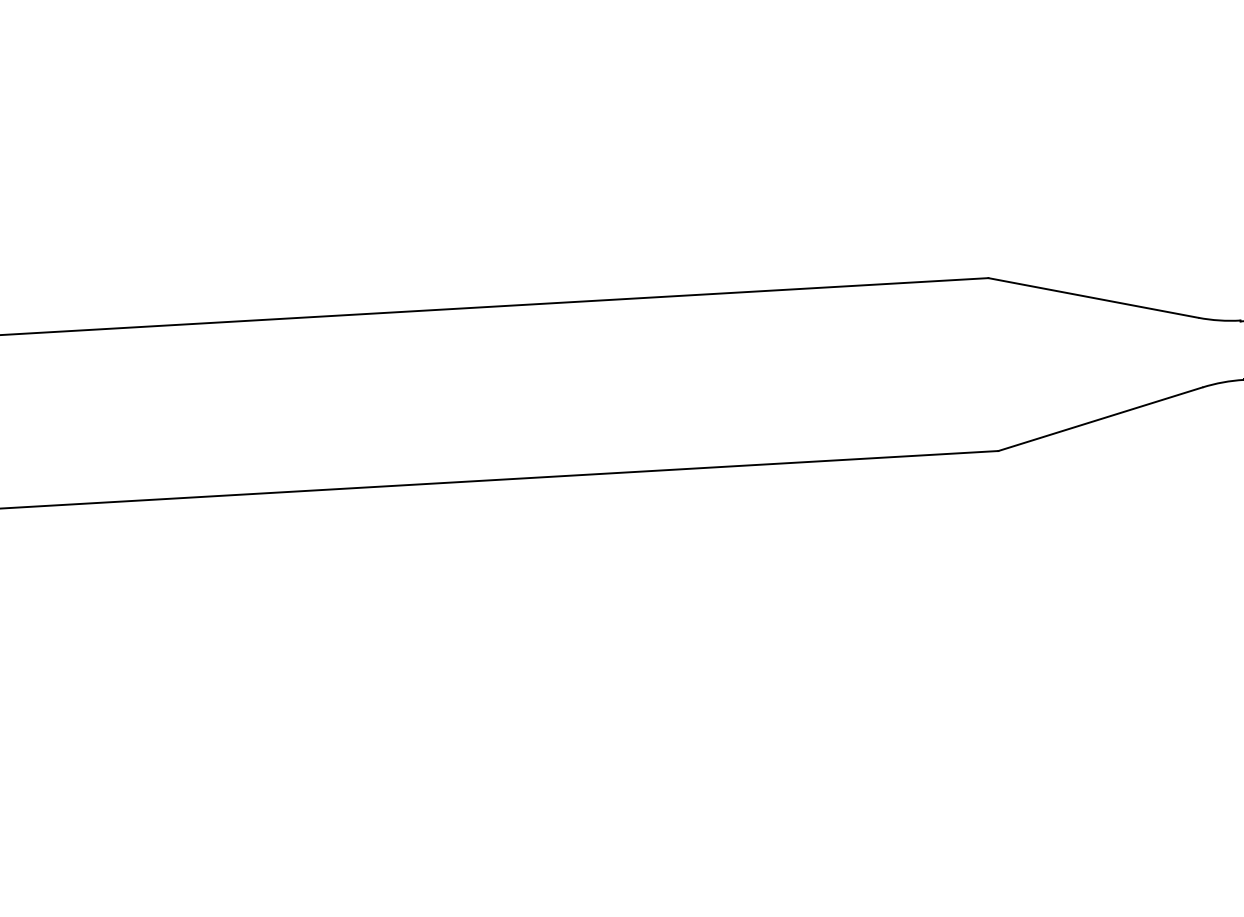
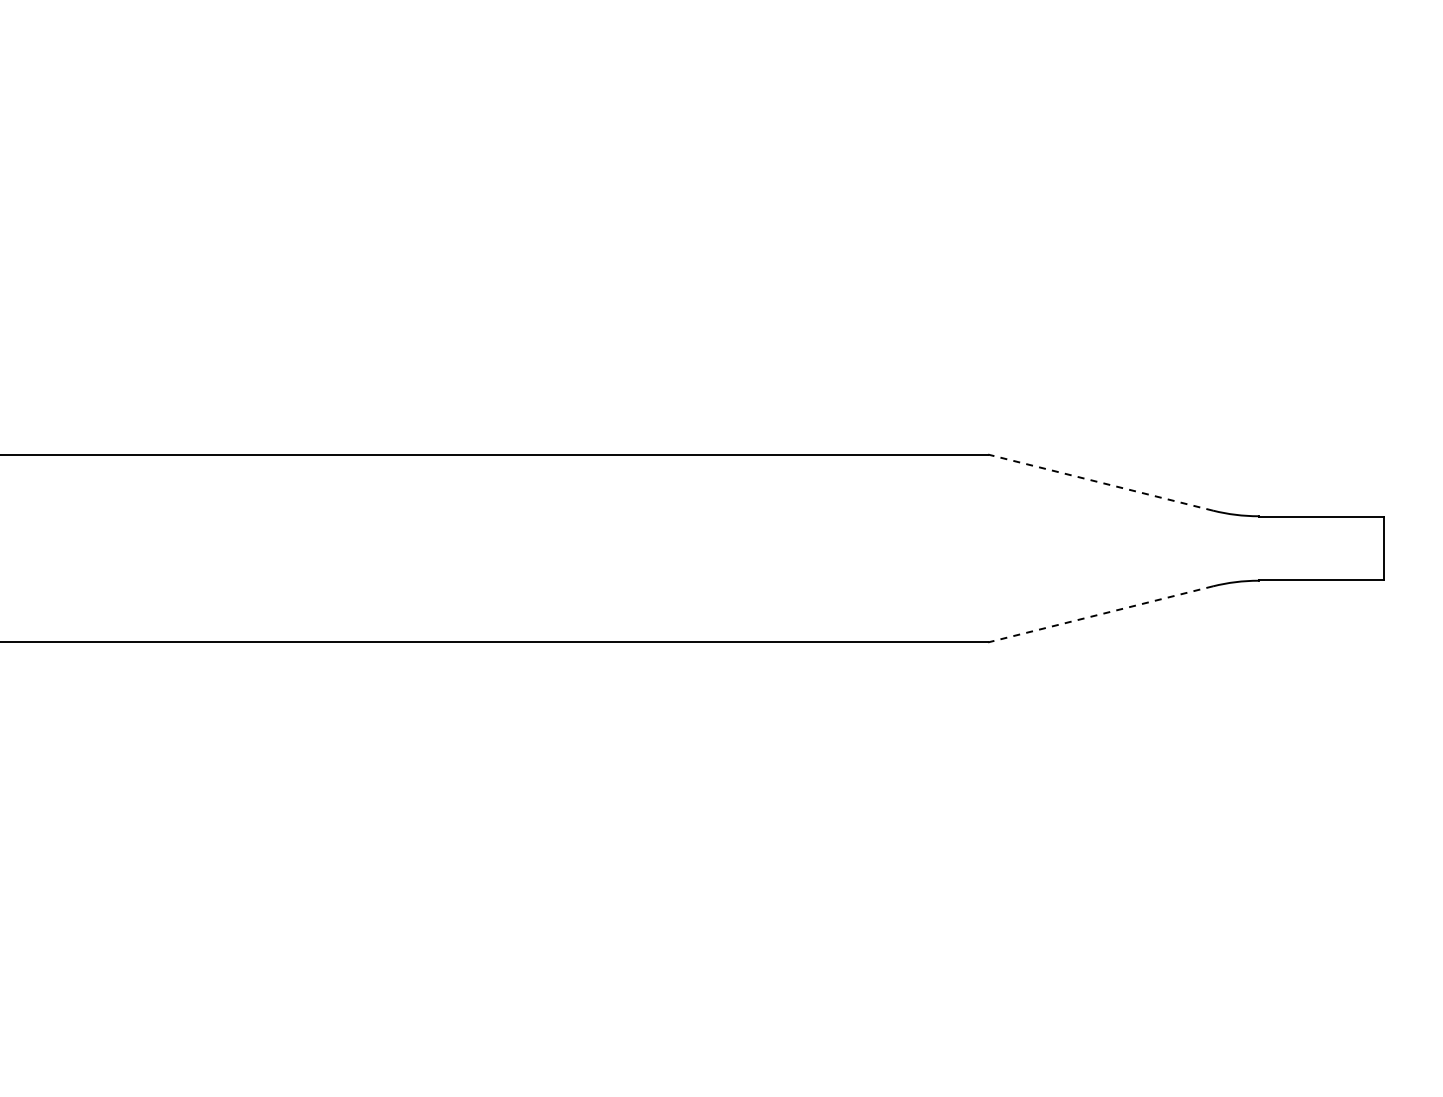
line: (1093, 297) -> (1100, 482), solid -> dashed
line: (1100, 419) -> (1100, 614), solid -> dashed

